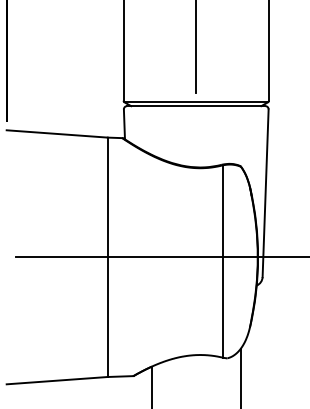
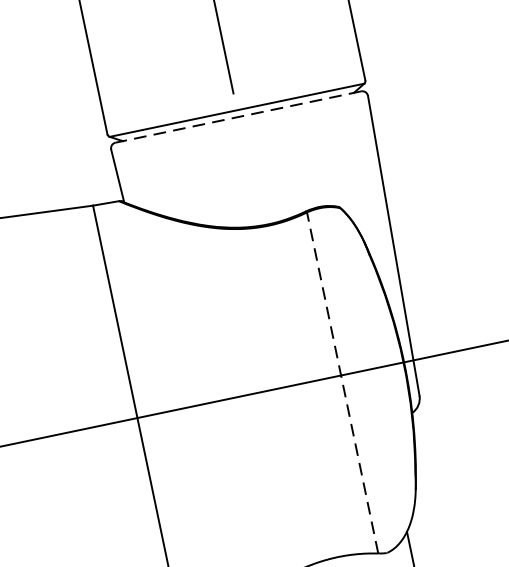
line: (195, 106) -> (237, 117), solid -> dashed
line: (222, 261) -> (342, 382), solid -> dashed

